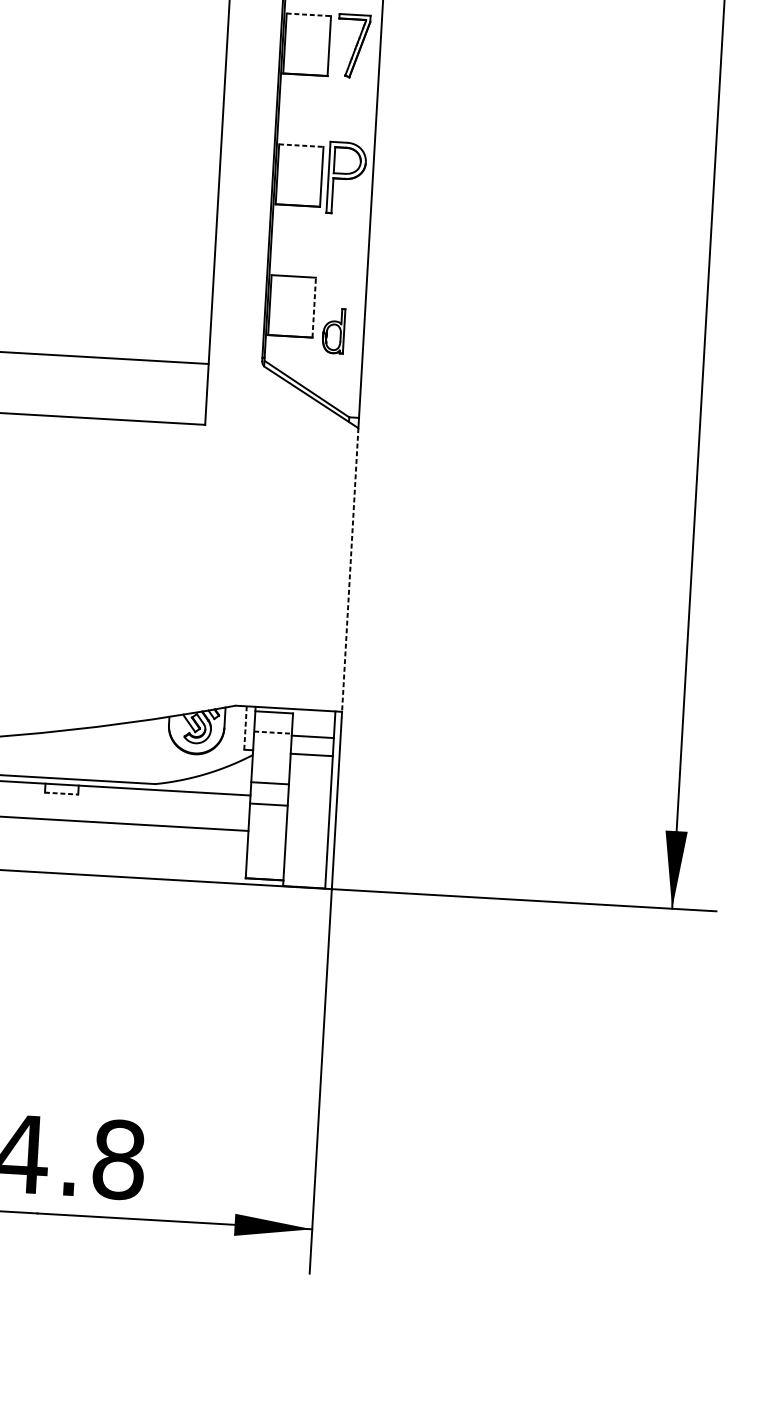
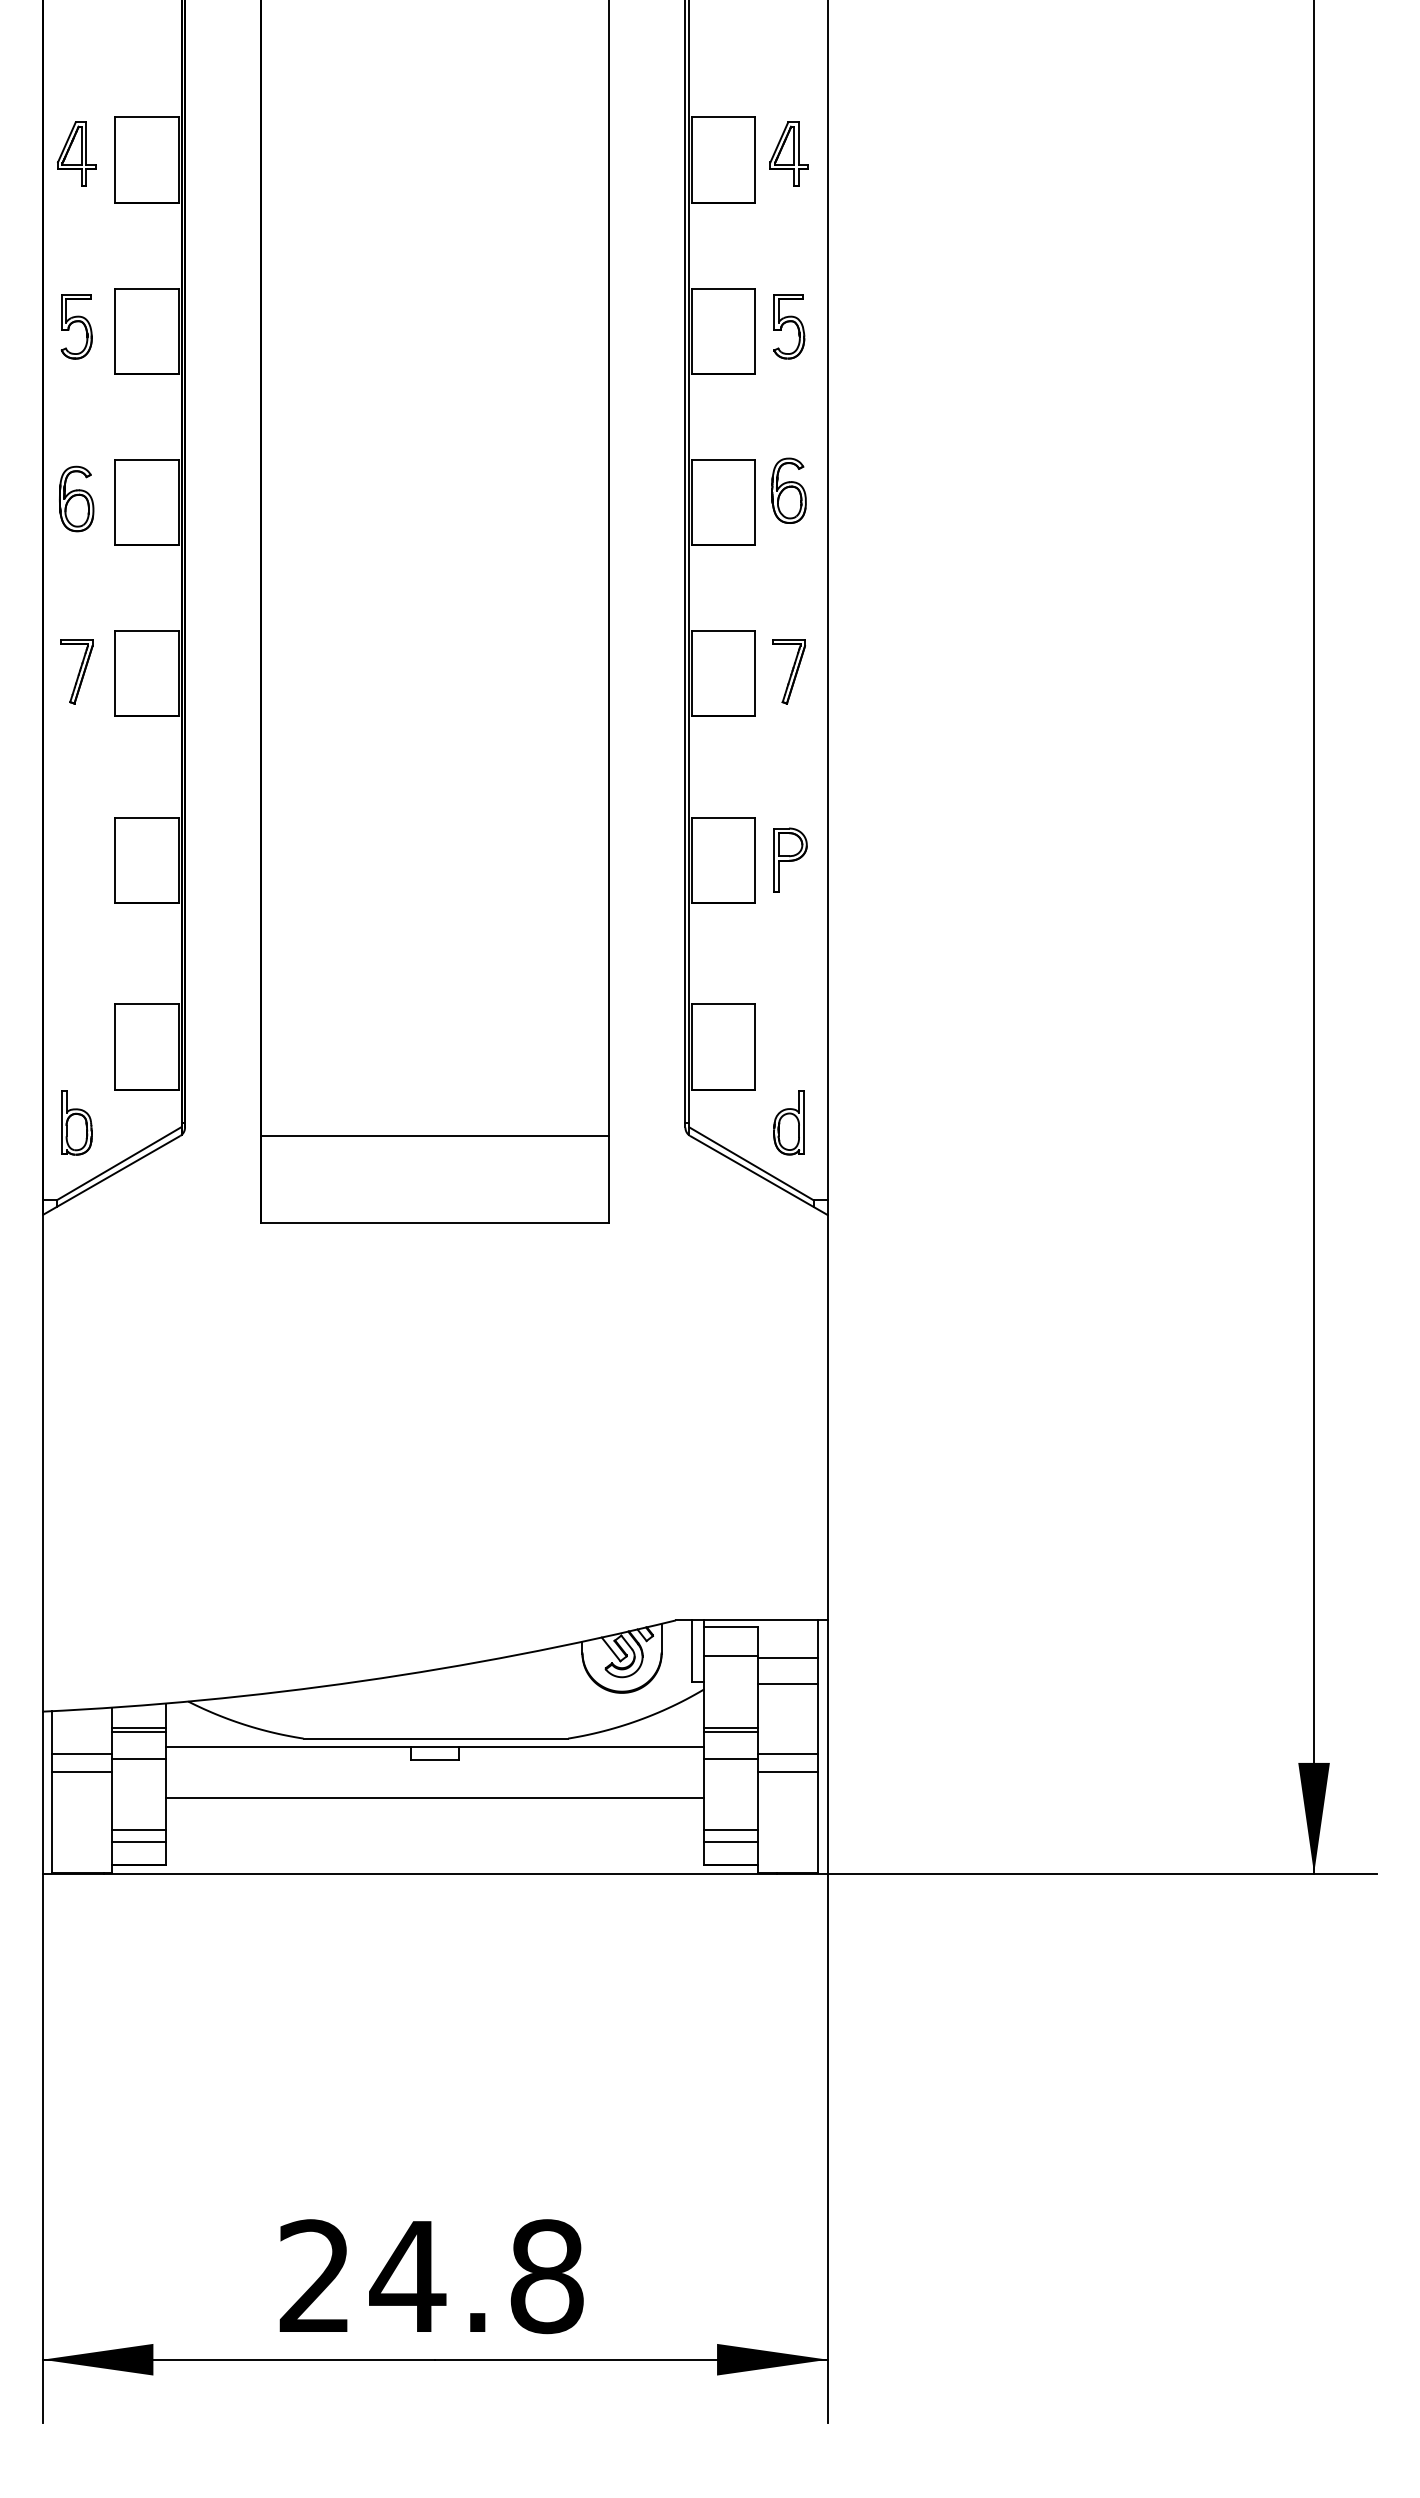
line: (308, 14) -> (723, 630), dashed -> solid
part: (352, 46) -> (788, 671), size x0.71
line: (301, 145) -> (723, 817), dashed -> solid
part: (346, 177) -> (790, 859), size x0.62
line: (314, 307) -> (755, 1047), dashed -> solid
part: (333, 330) -> (788, 1122), moved
line: (350, 569) -> (827, 1417), dashed -> solid
line: (245, 728) -> (691, 1651), dashed -> solid
line: (273, 732) -> (731, 1655), dashed -> solid
line: (270, 786) -> (731, 1732), added
line: (61, 793) -> (435, 1759), dashed -> solid
line: (309, 803) -> (788, 1753), added
line: (308, 816) -> (788, 1772), added
line: (266, 854) -> (731, 1829), added
line: (265, 863) -> (731, 1842), added

